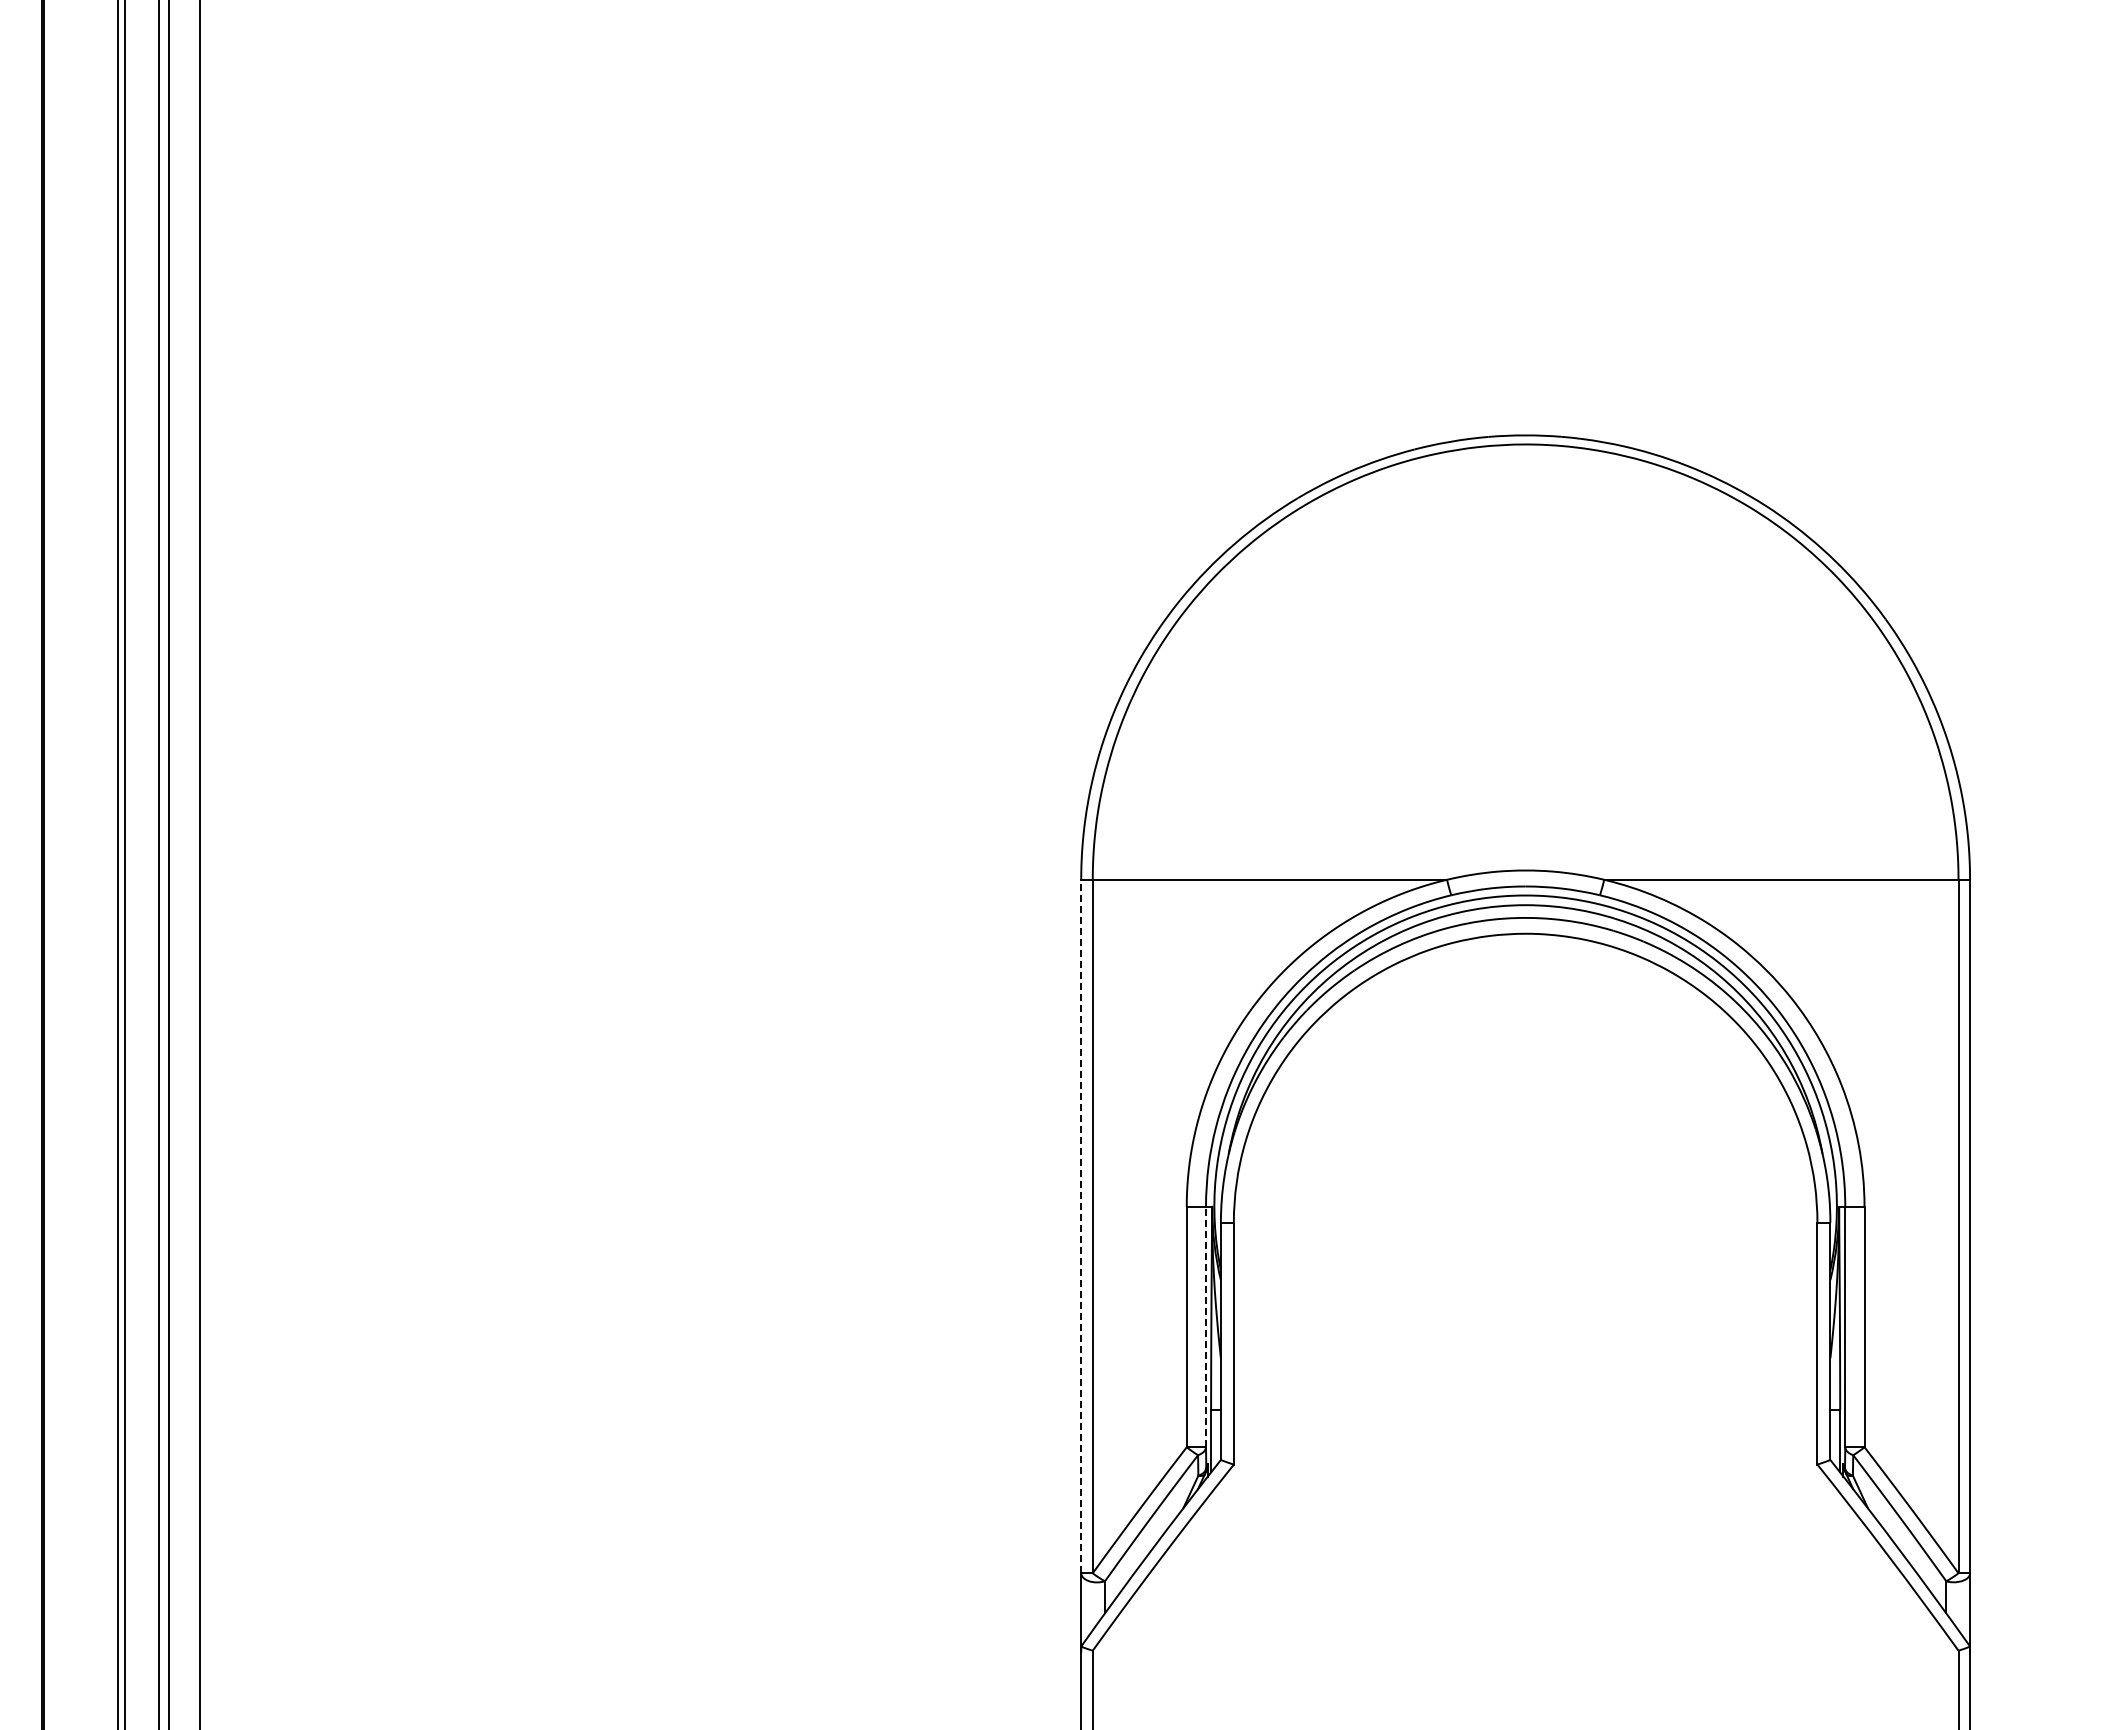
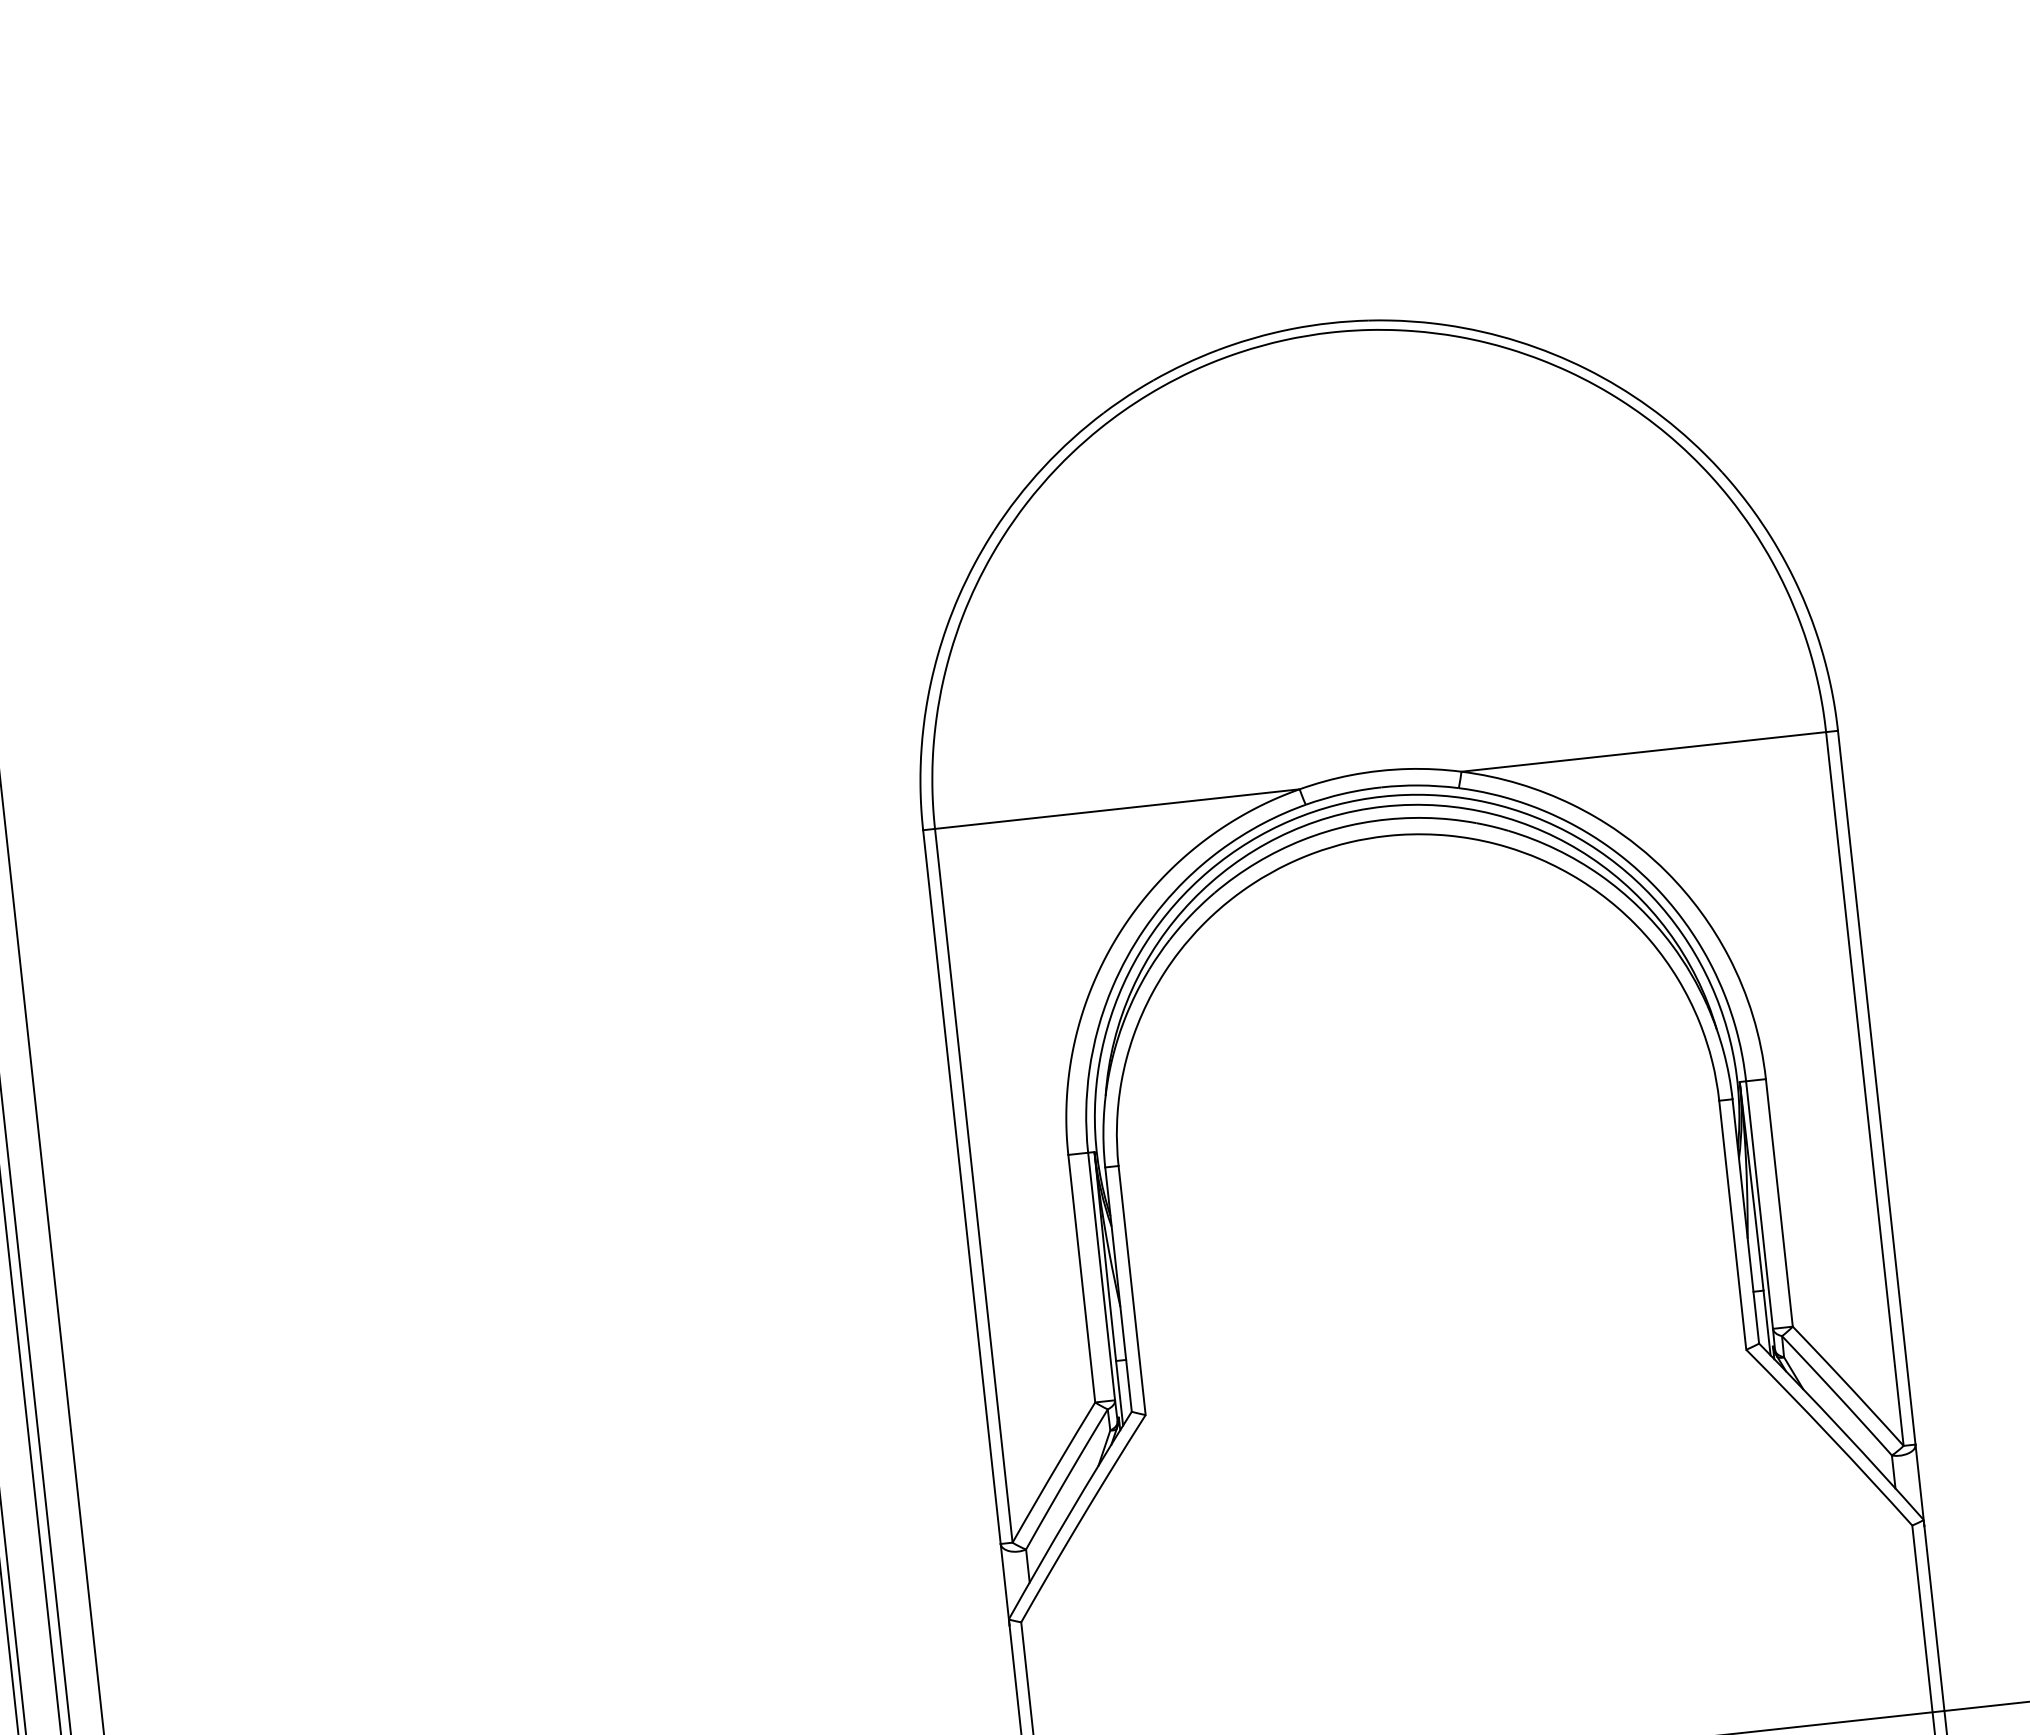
line: (1081, 1226) -> (962, 1187), dashed -> solid
line: (1206, 1326) -> (1102, 1275), dashed -> solid

